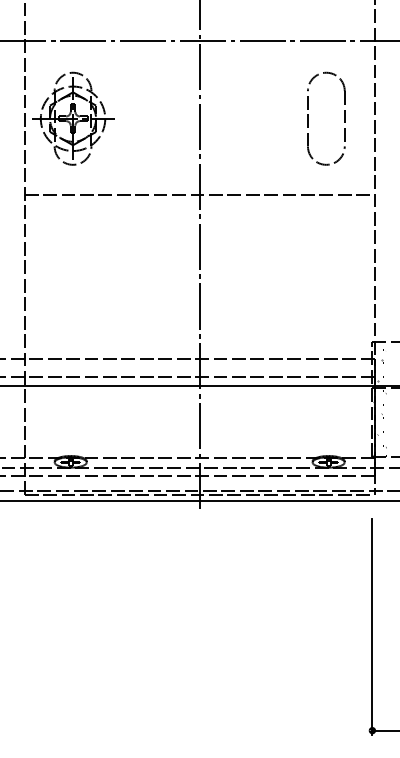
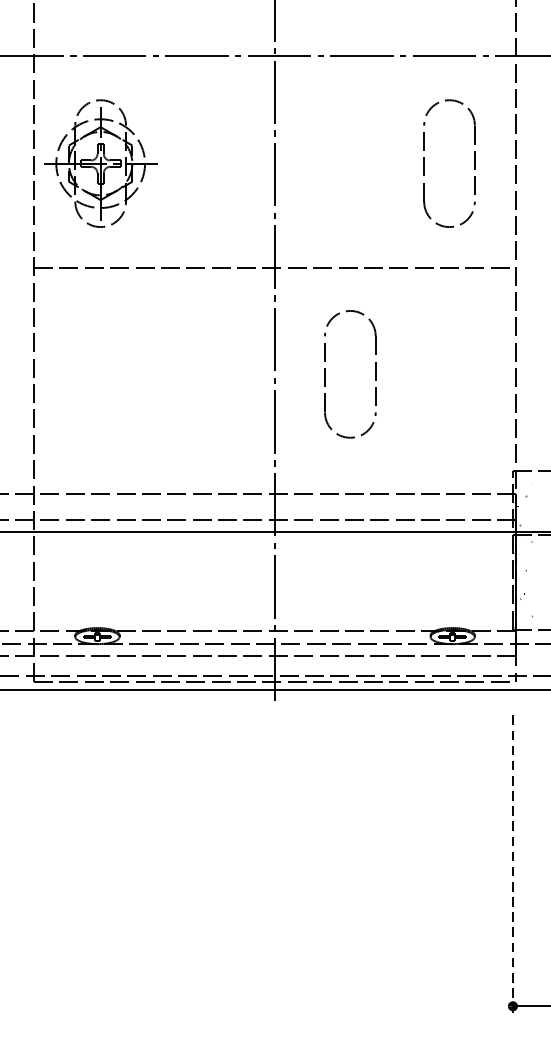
part: (236, 271) -> (325, 373), added
line: (372, 627) -> (513, 864), solid -> dashed

